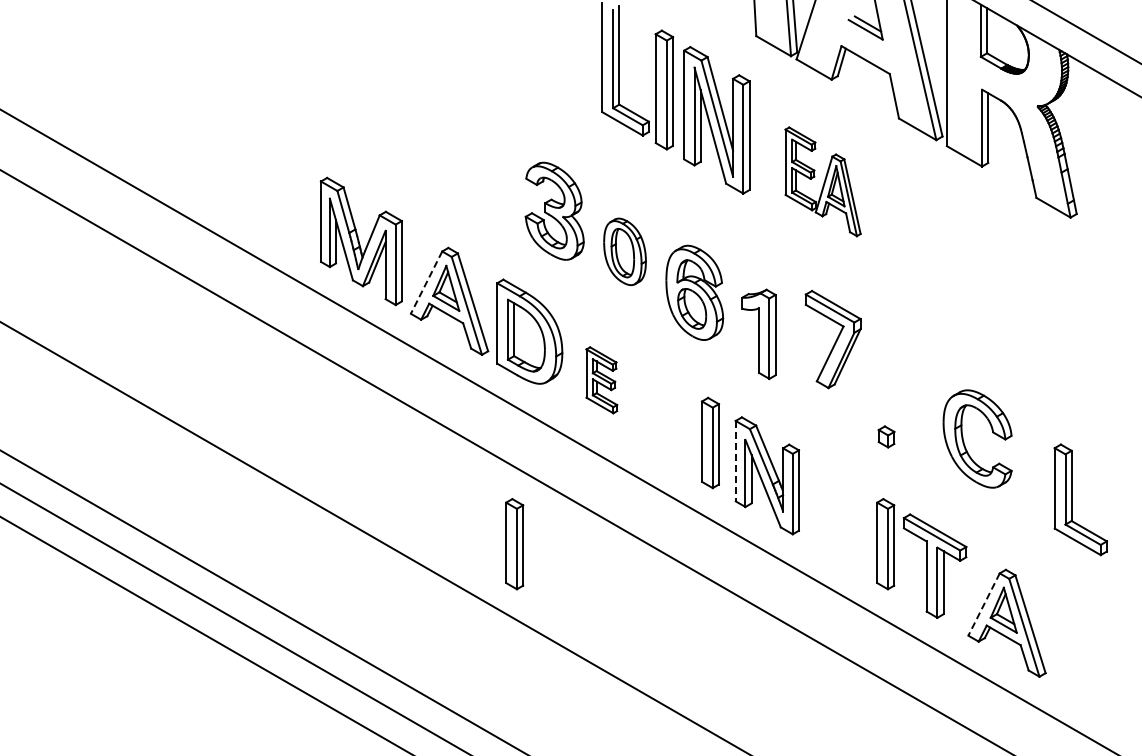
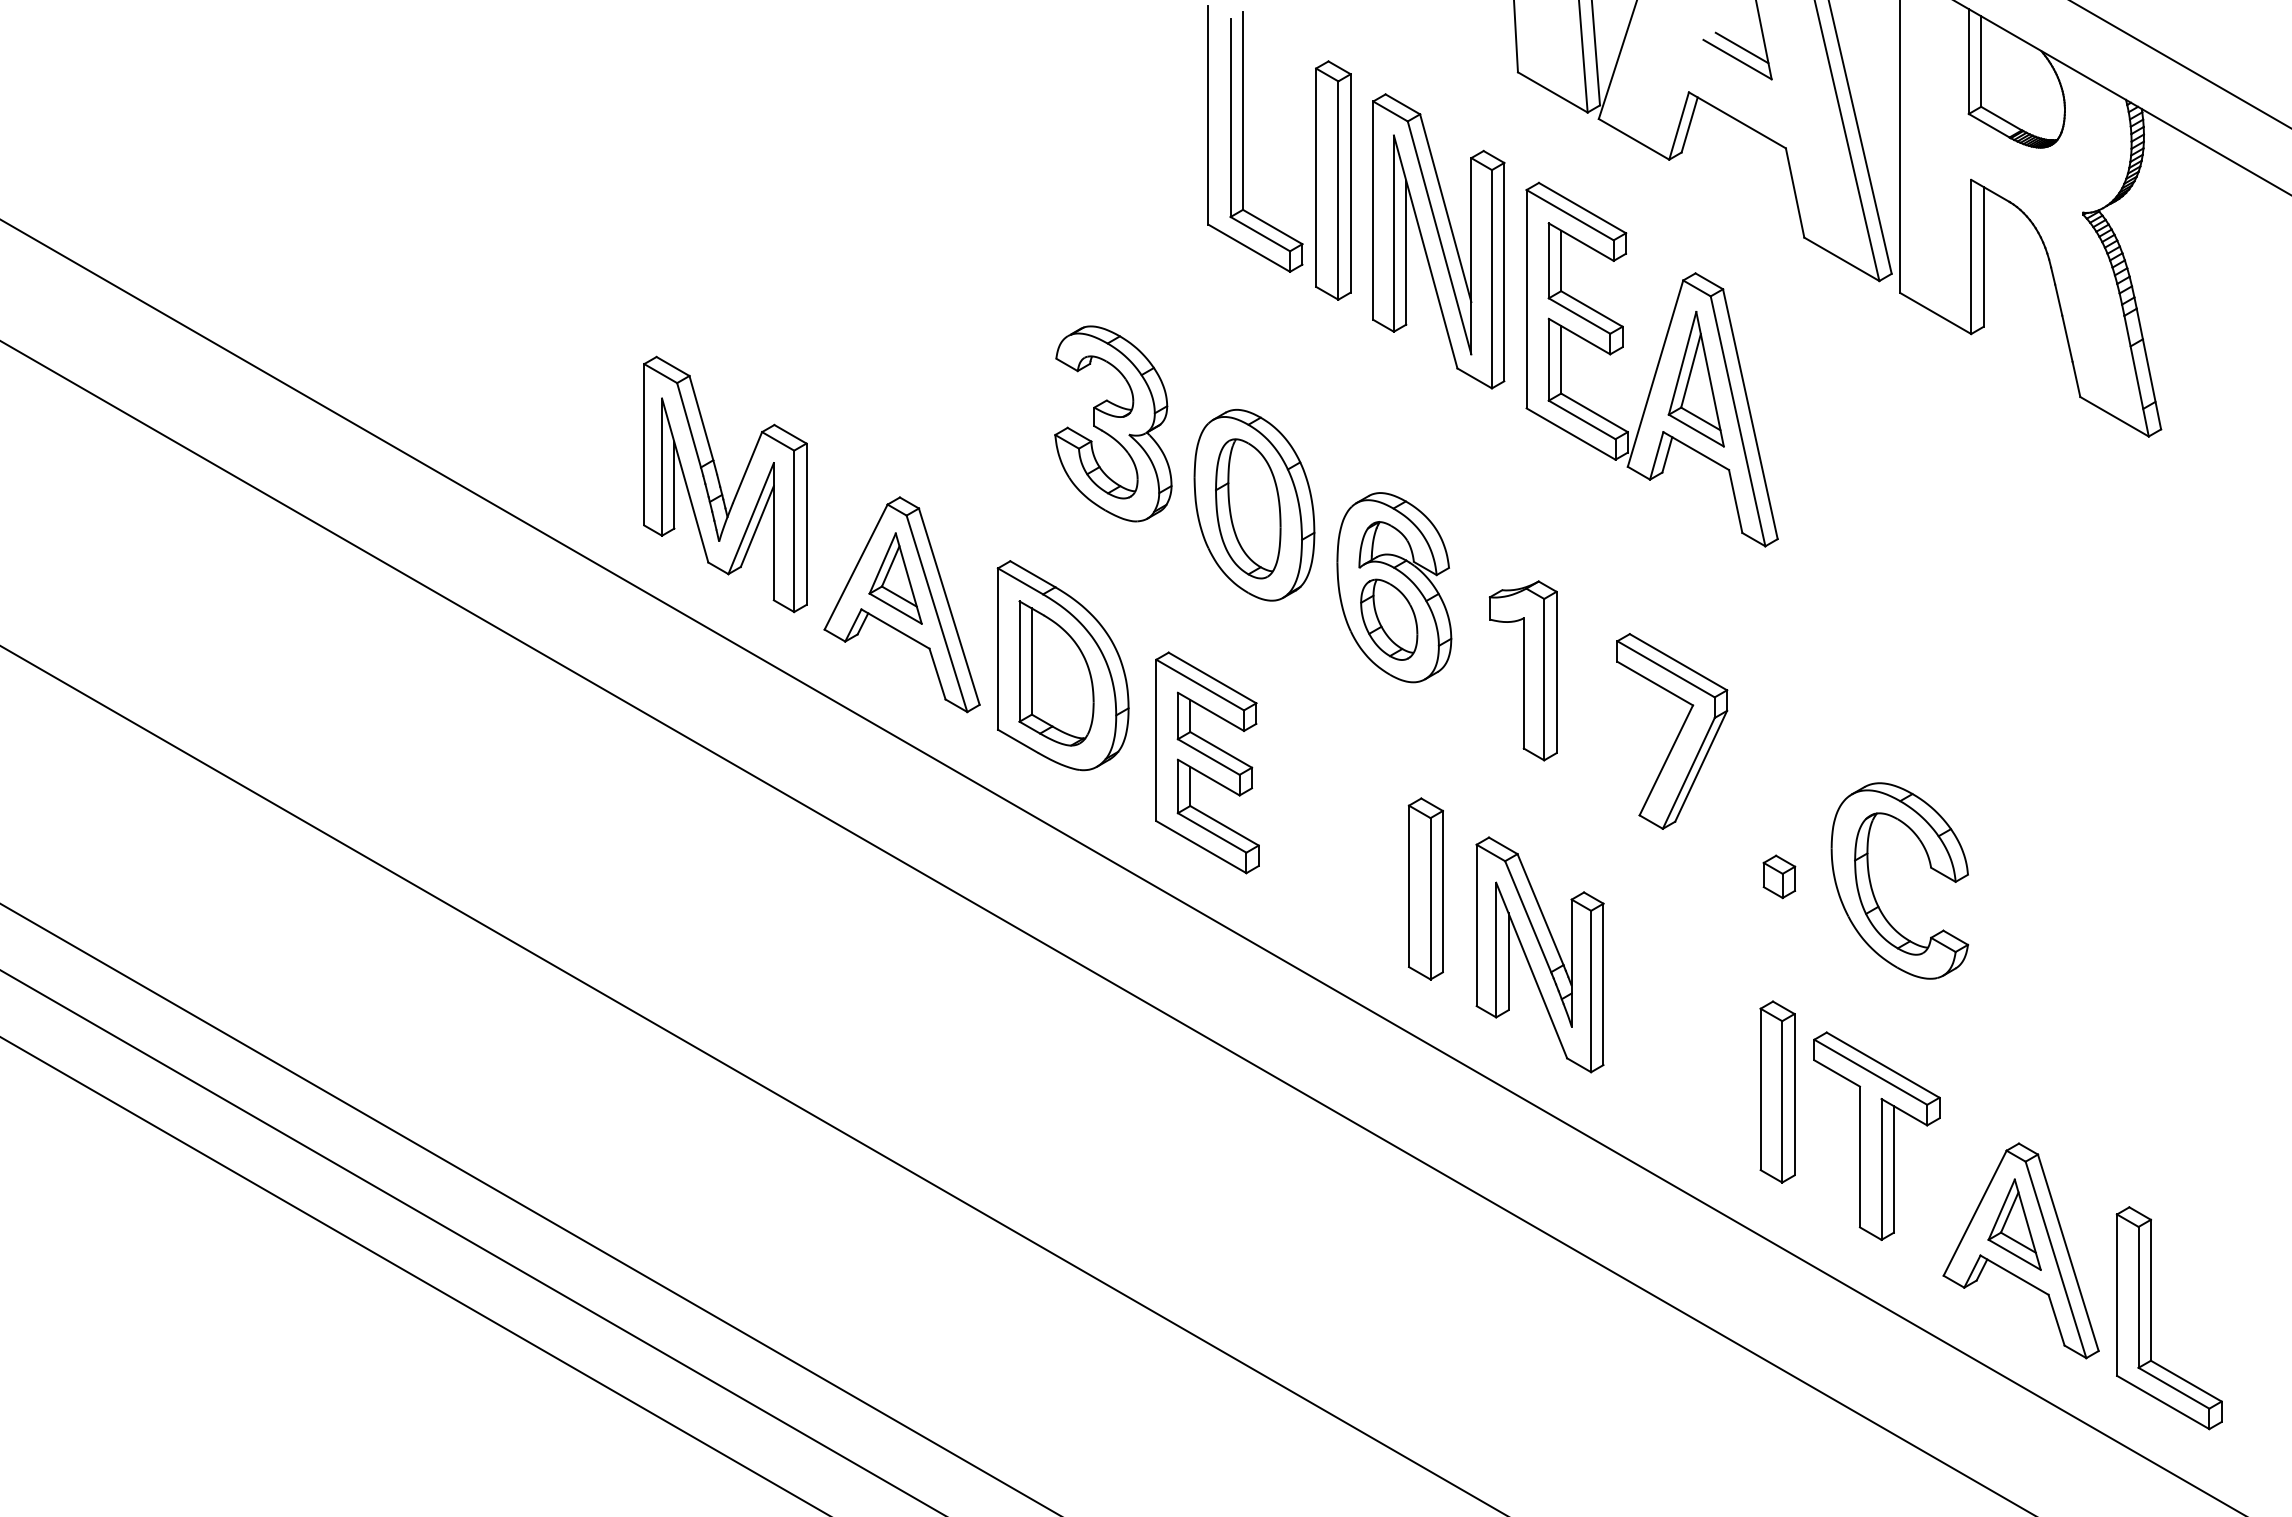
part: (822, 181) -> (1650, 364), size x1.67
part: (624, 251) -> (1253, 504), size x1.43
line: (426, 282) -> (855, 566), dashed -> solid
part: (832, 339) -> (1670, 731), moved
part: (601, 380) -> (1207, 763), size x1.67
part: (964, 441) -> (1873, 885), moved
line: (735, 461) -> (1476, 926), dashed -> solid
part: (1072, 499) -> (2152, 1317), moved
part: (514, 544) -> (1032, 1092), removed
line: (984, 604) -> (1975, 1213), dashed -> solid

